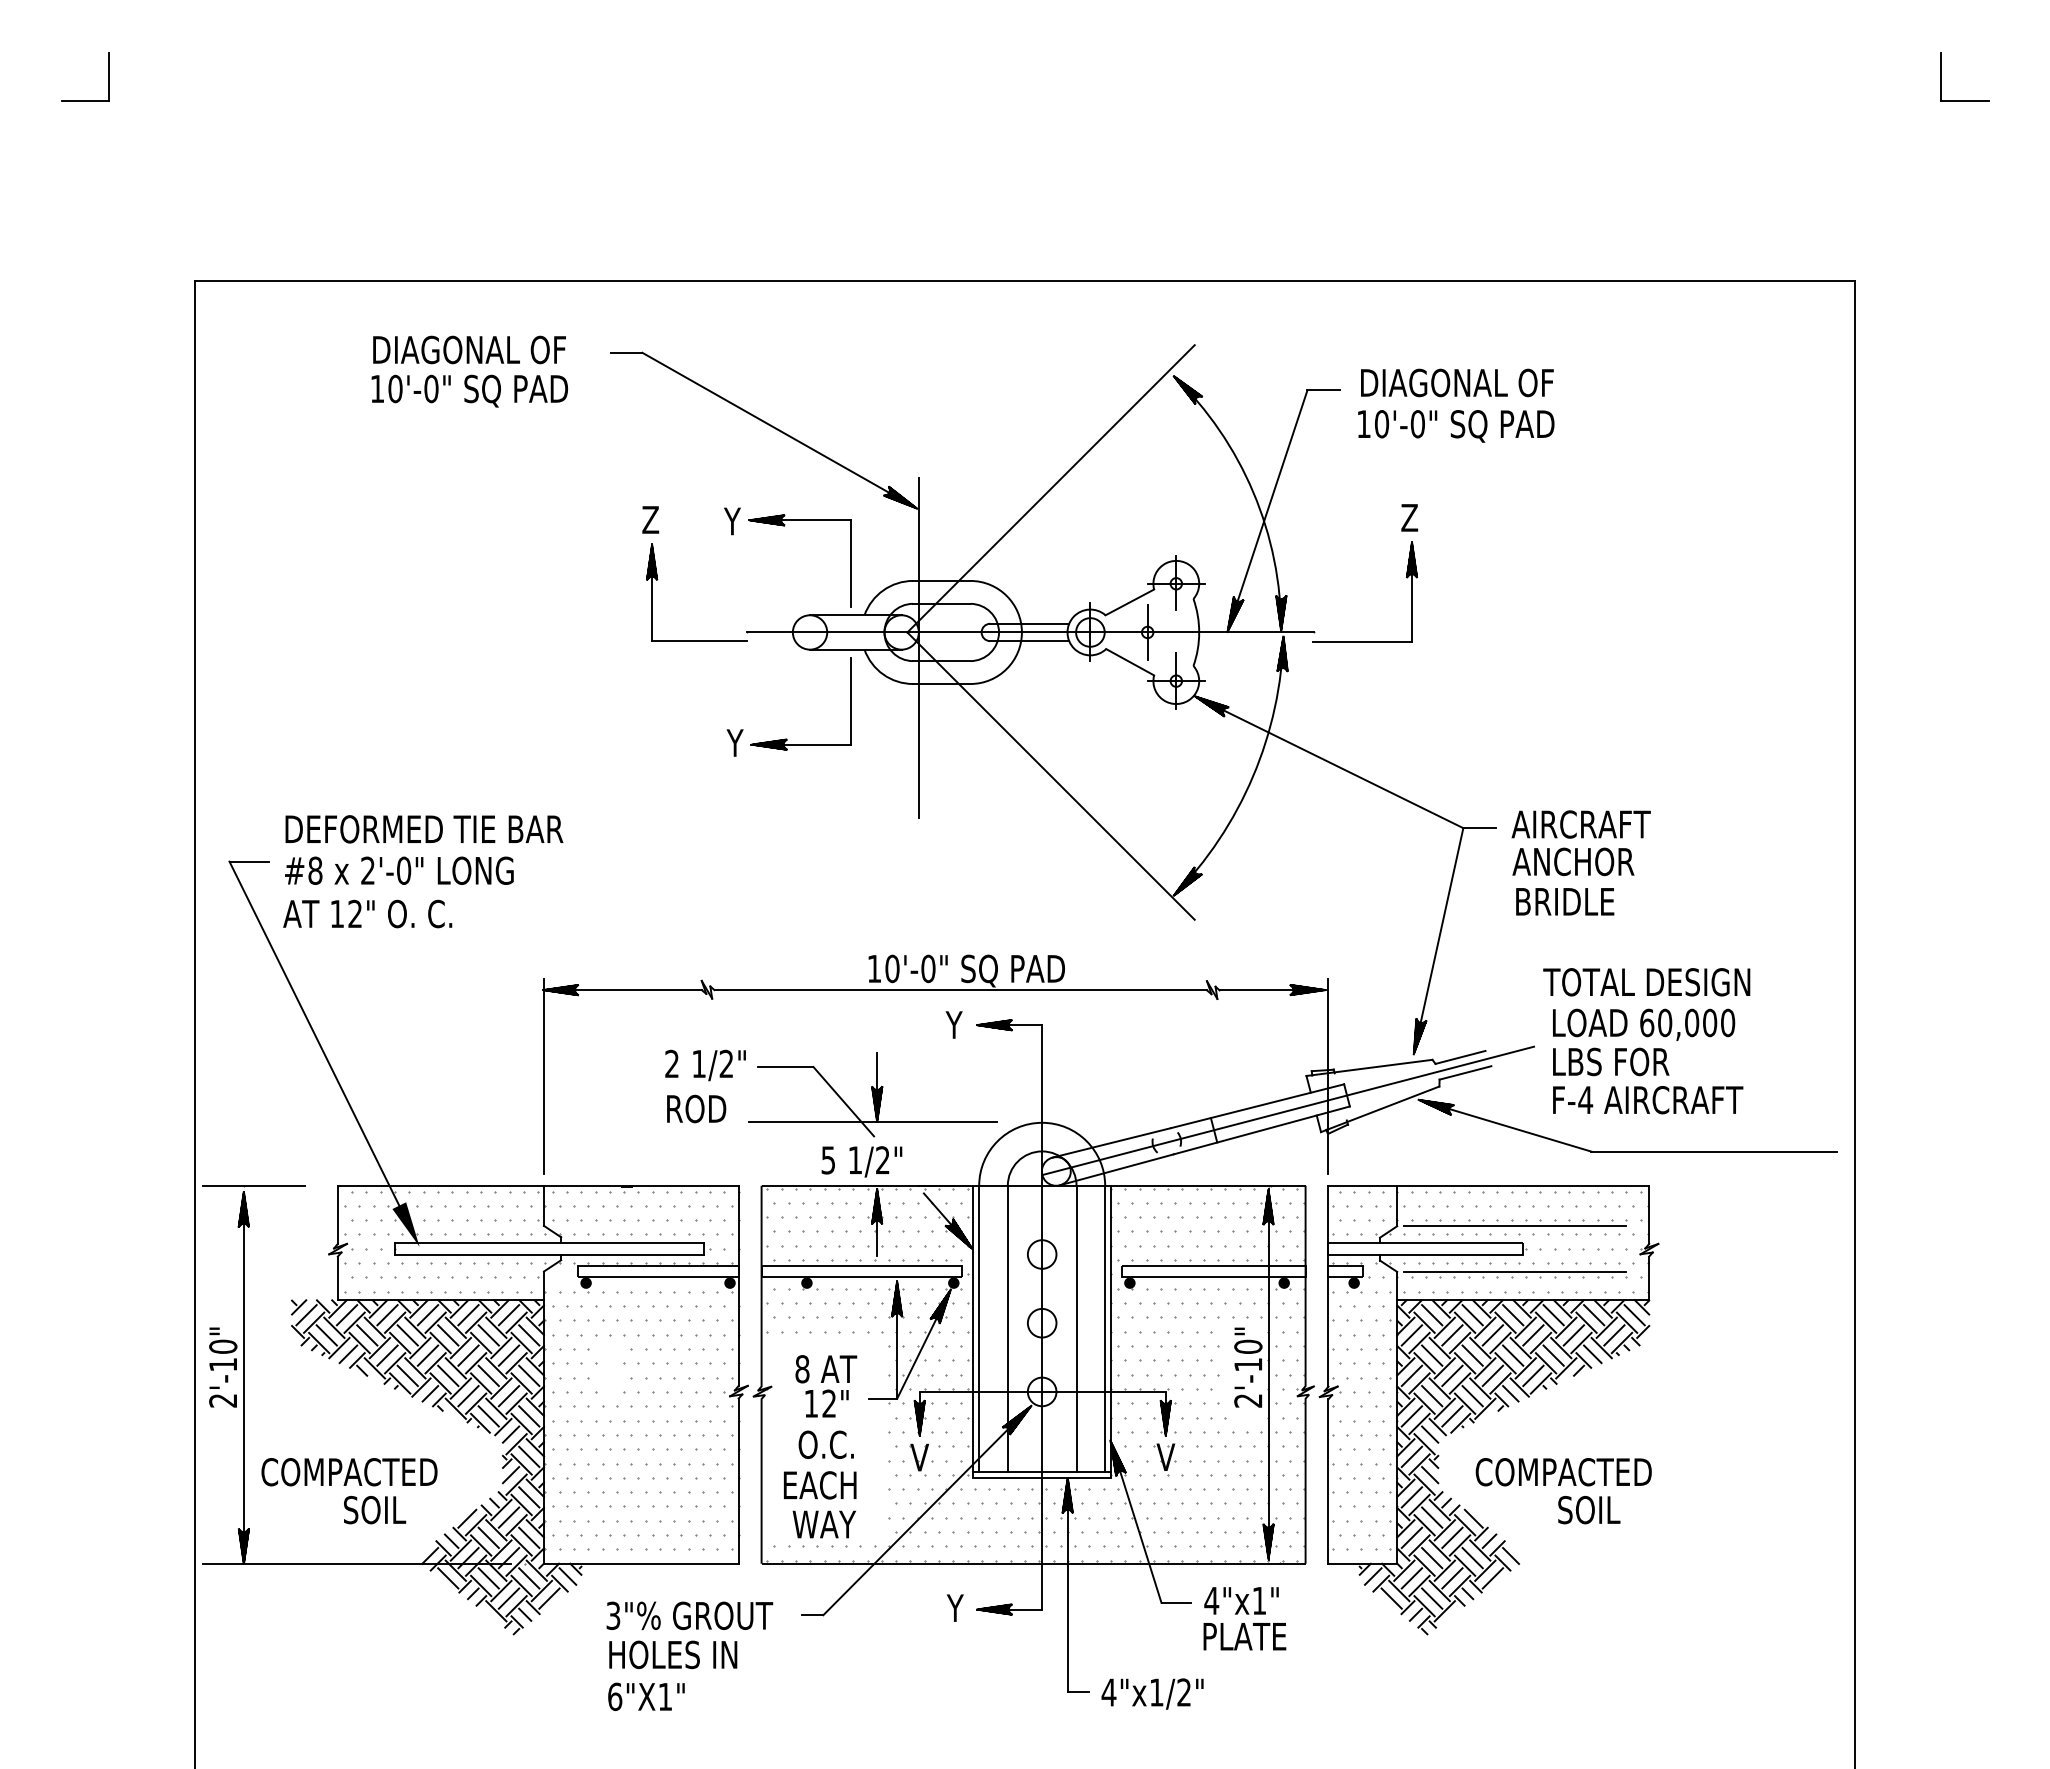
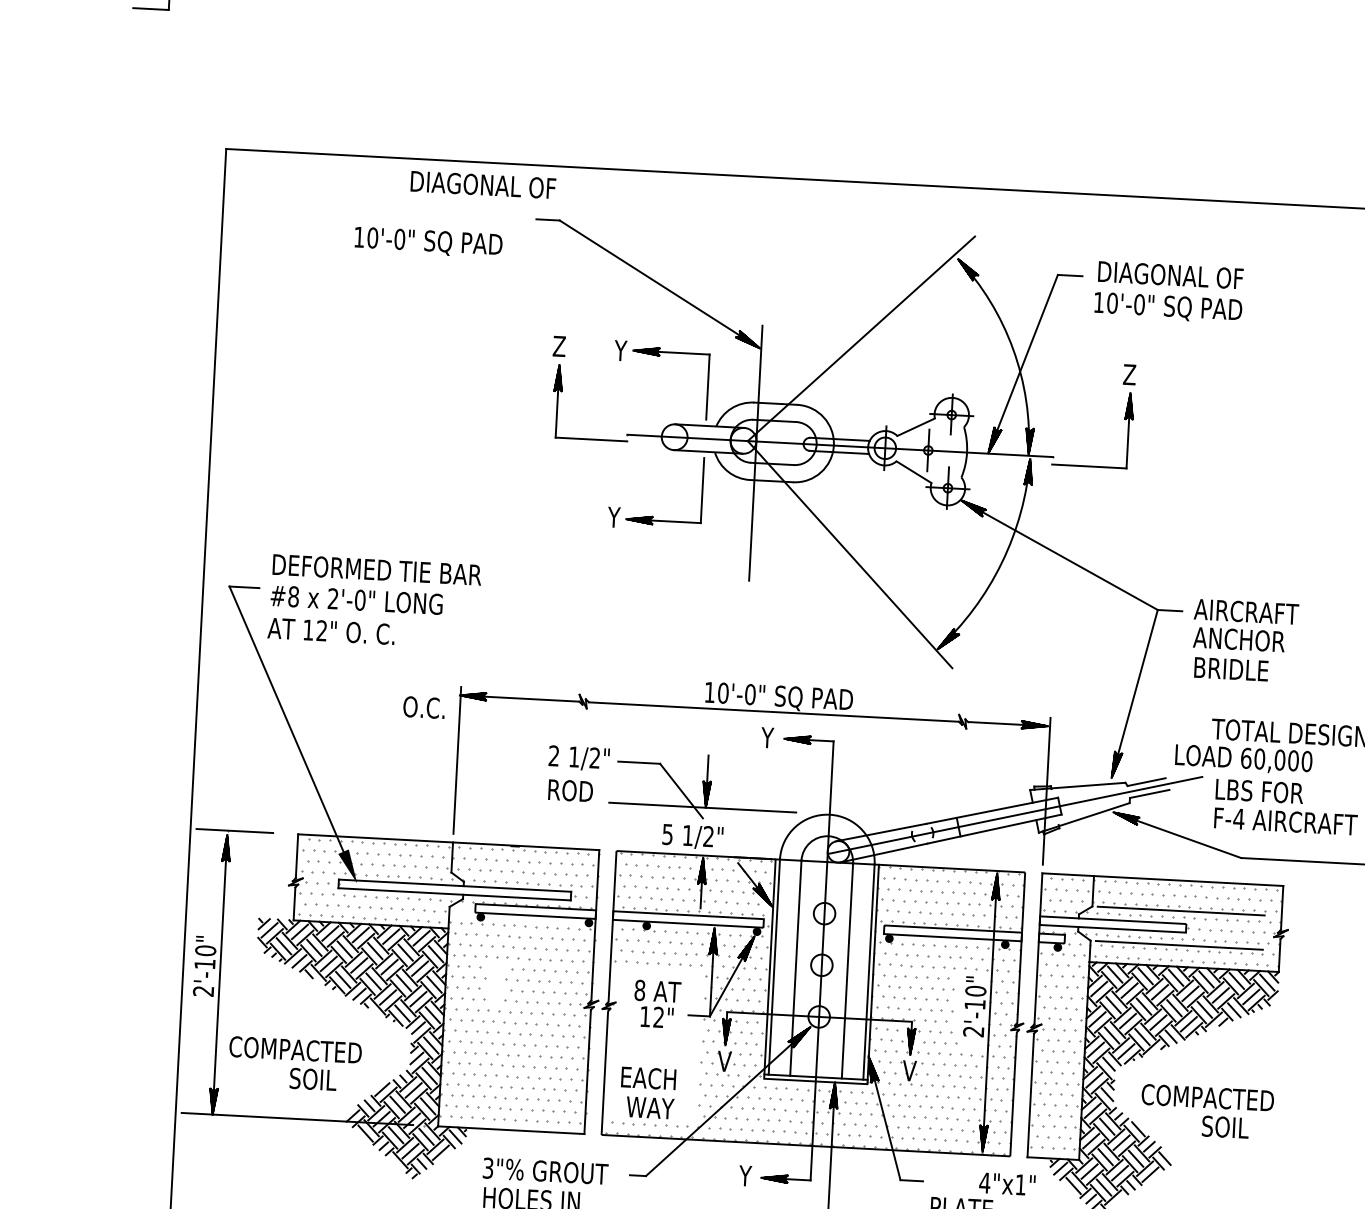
text: (469, 349) -> (483, 184), moved
text: (1644, 1024) -> (1244, 759), moved
text: (825, 1444) -> (423, 707), moved
text: (1241, 1600) -> (1007, 1183), moved

